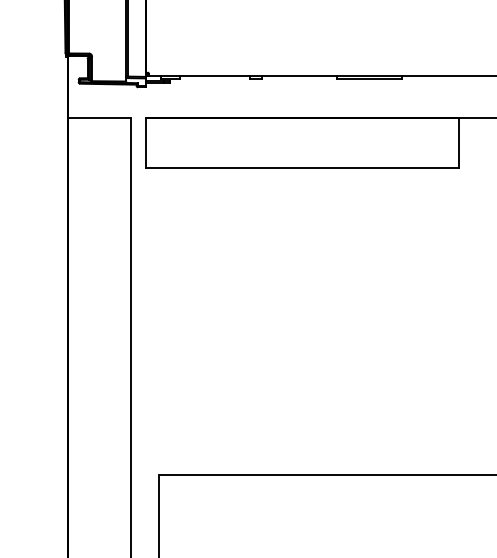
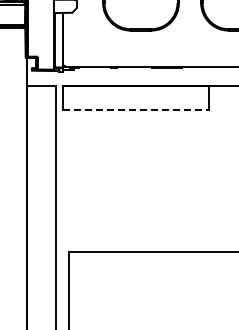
line: (301, 167) -> (135, 109), solid -> dashed

